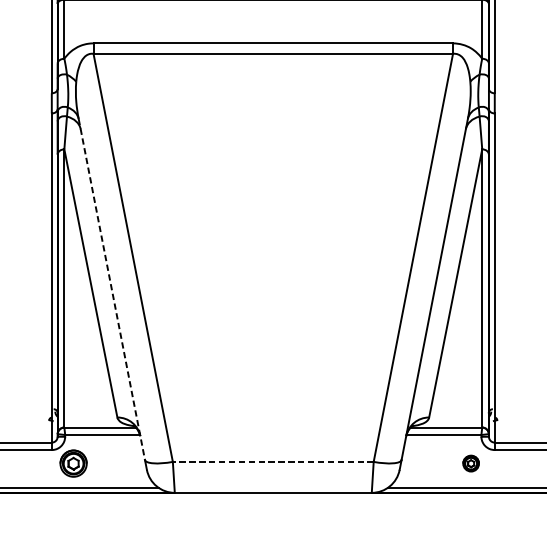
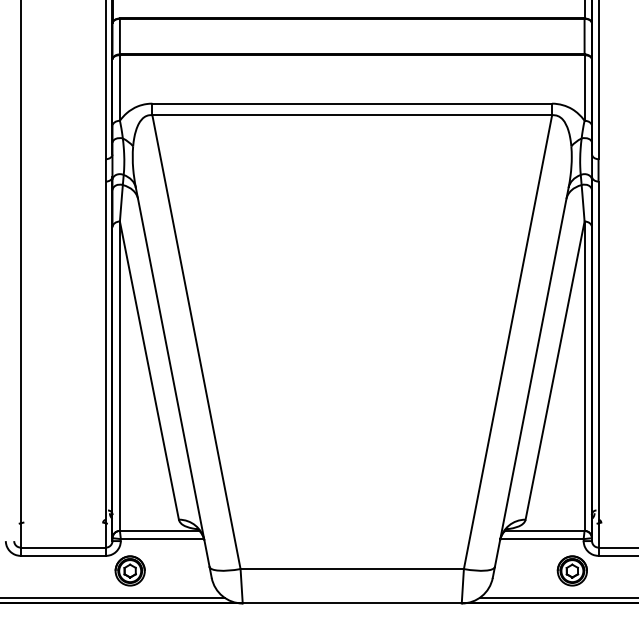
line: (111, 289) -> (172, 377), dashed -> solid
line: (273, 462) -> (352, 569), dashed -> solid
part: (470, 463) -> (571, 570), size x1.67

